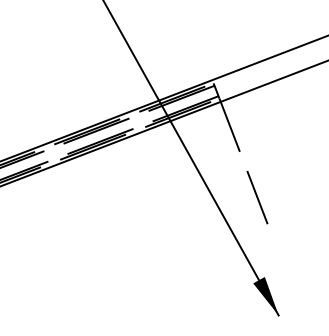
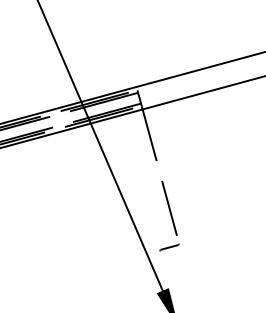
line: (261, 236) -> (169, 247), added

